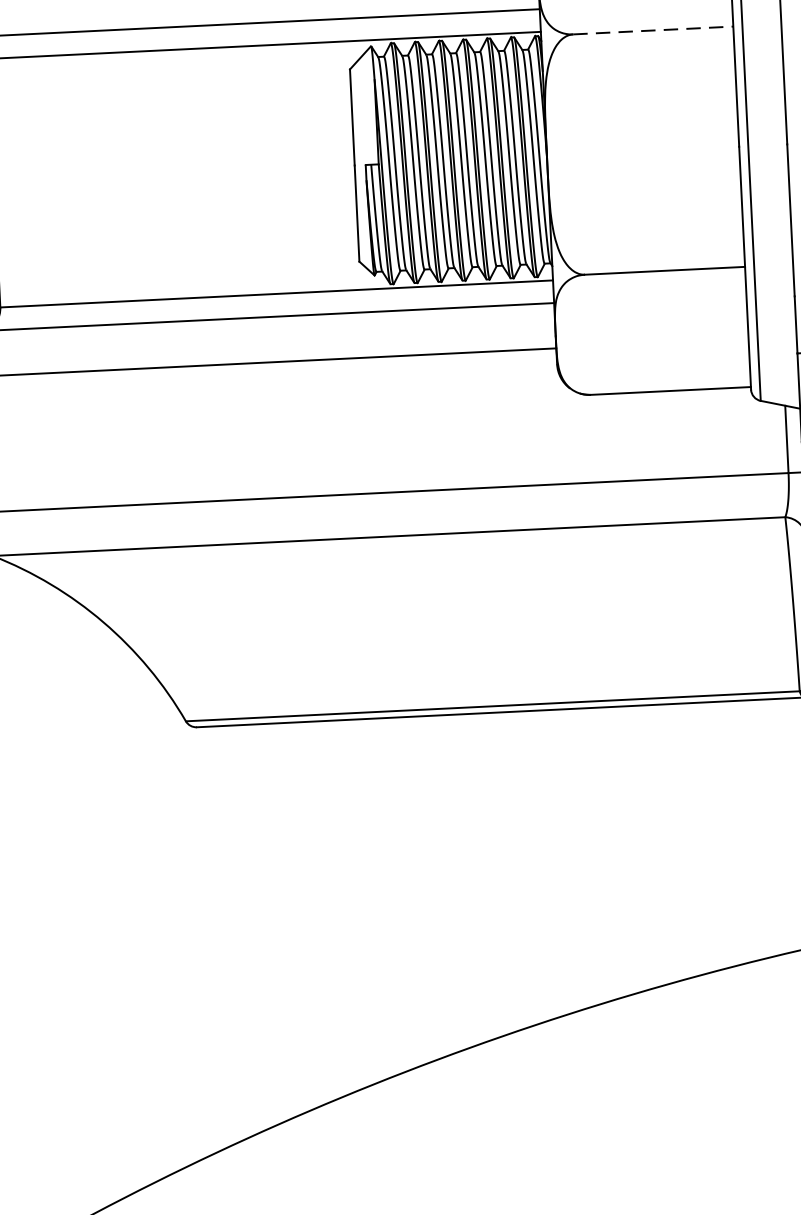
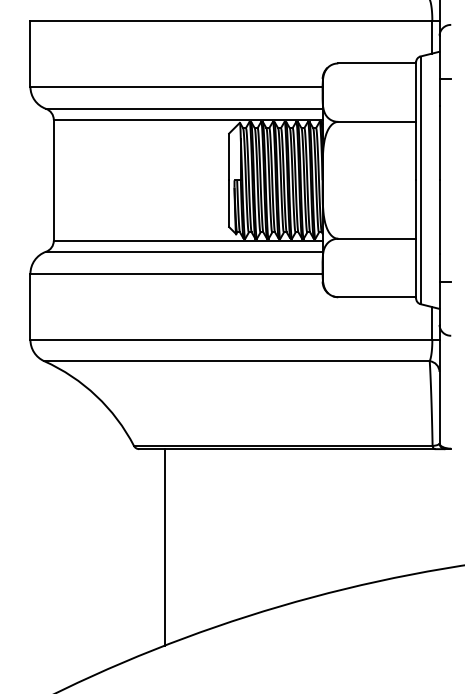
line: (653, 29) -> (377, 121), dashed -> solid
line: (258, 926) -> (164, 547), added

